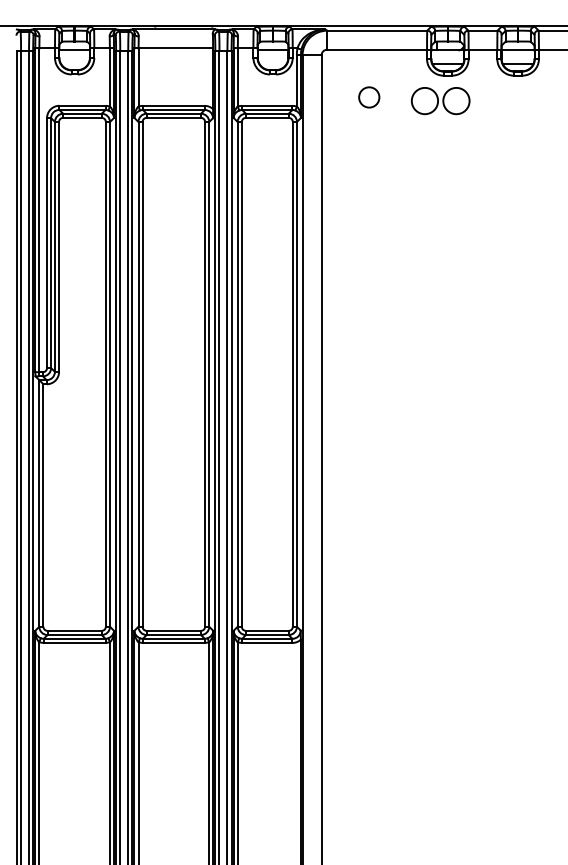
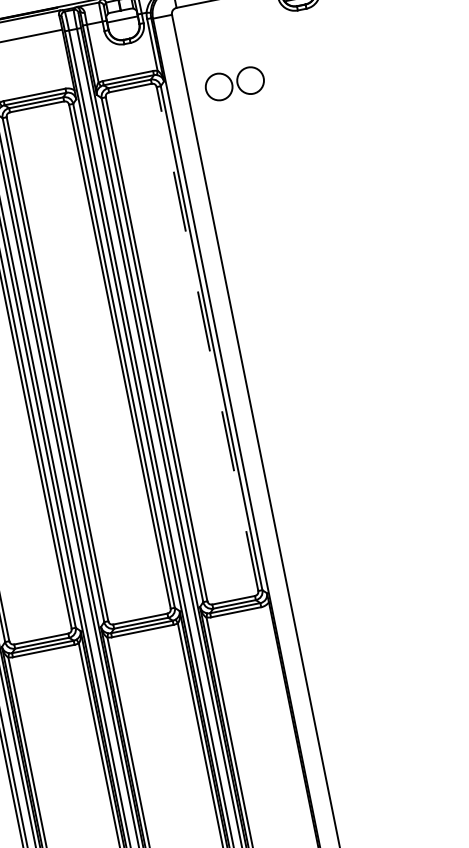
circle: (369, 97) -> (228, 47), removed
part: (440, 101) -> (234, 84), moved
line: (292, 373) -> (207, 338), solid -> dashed

